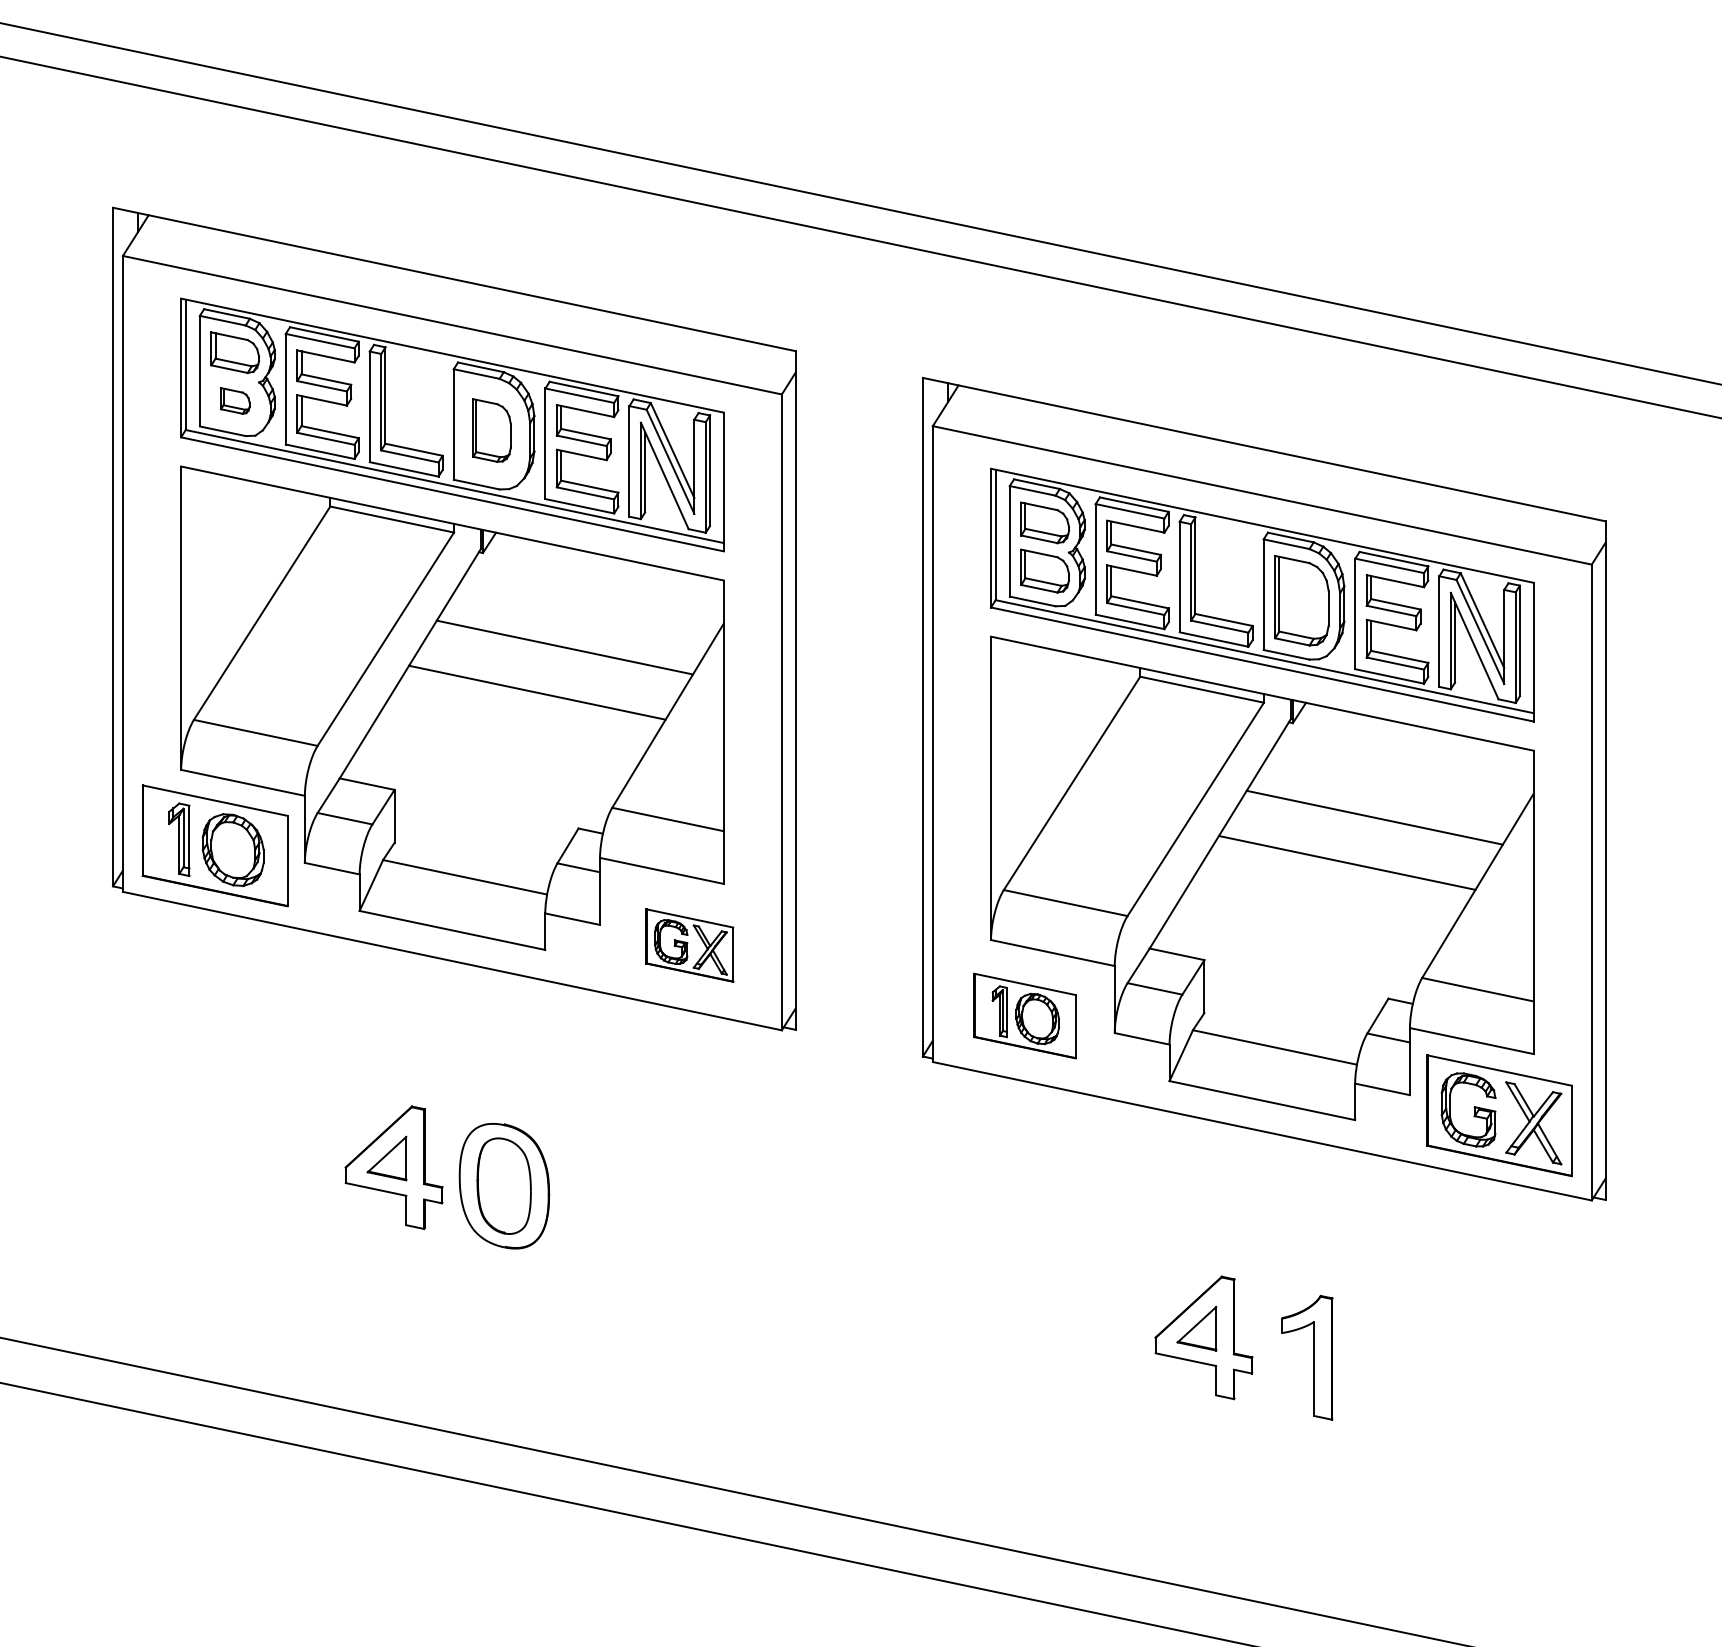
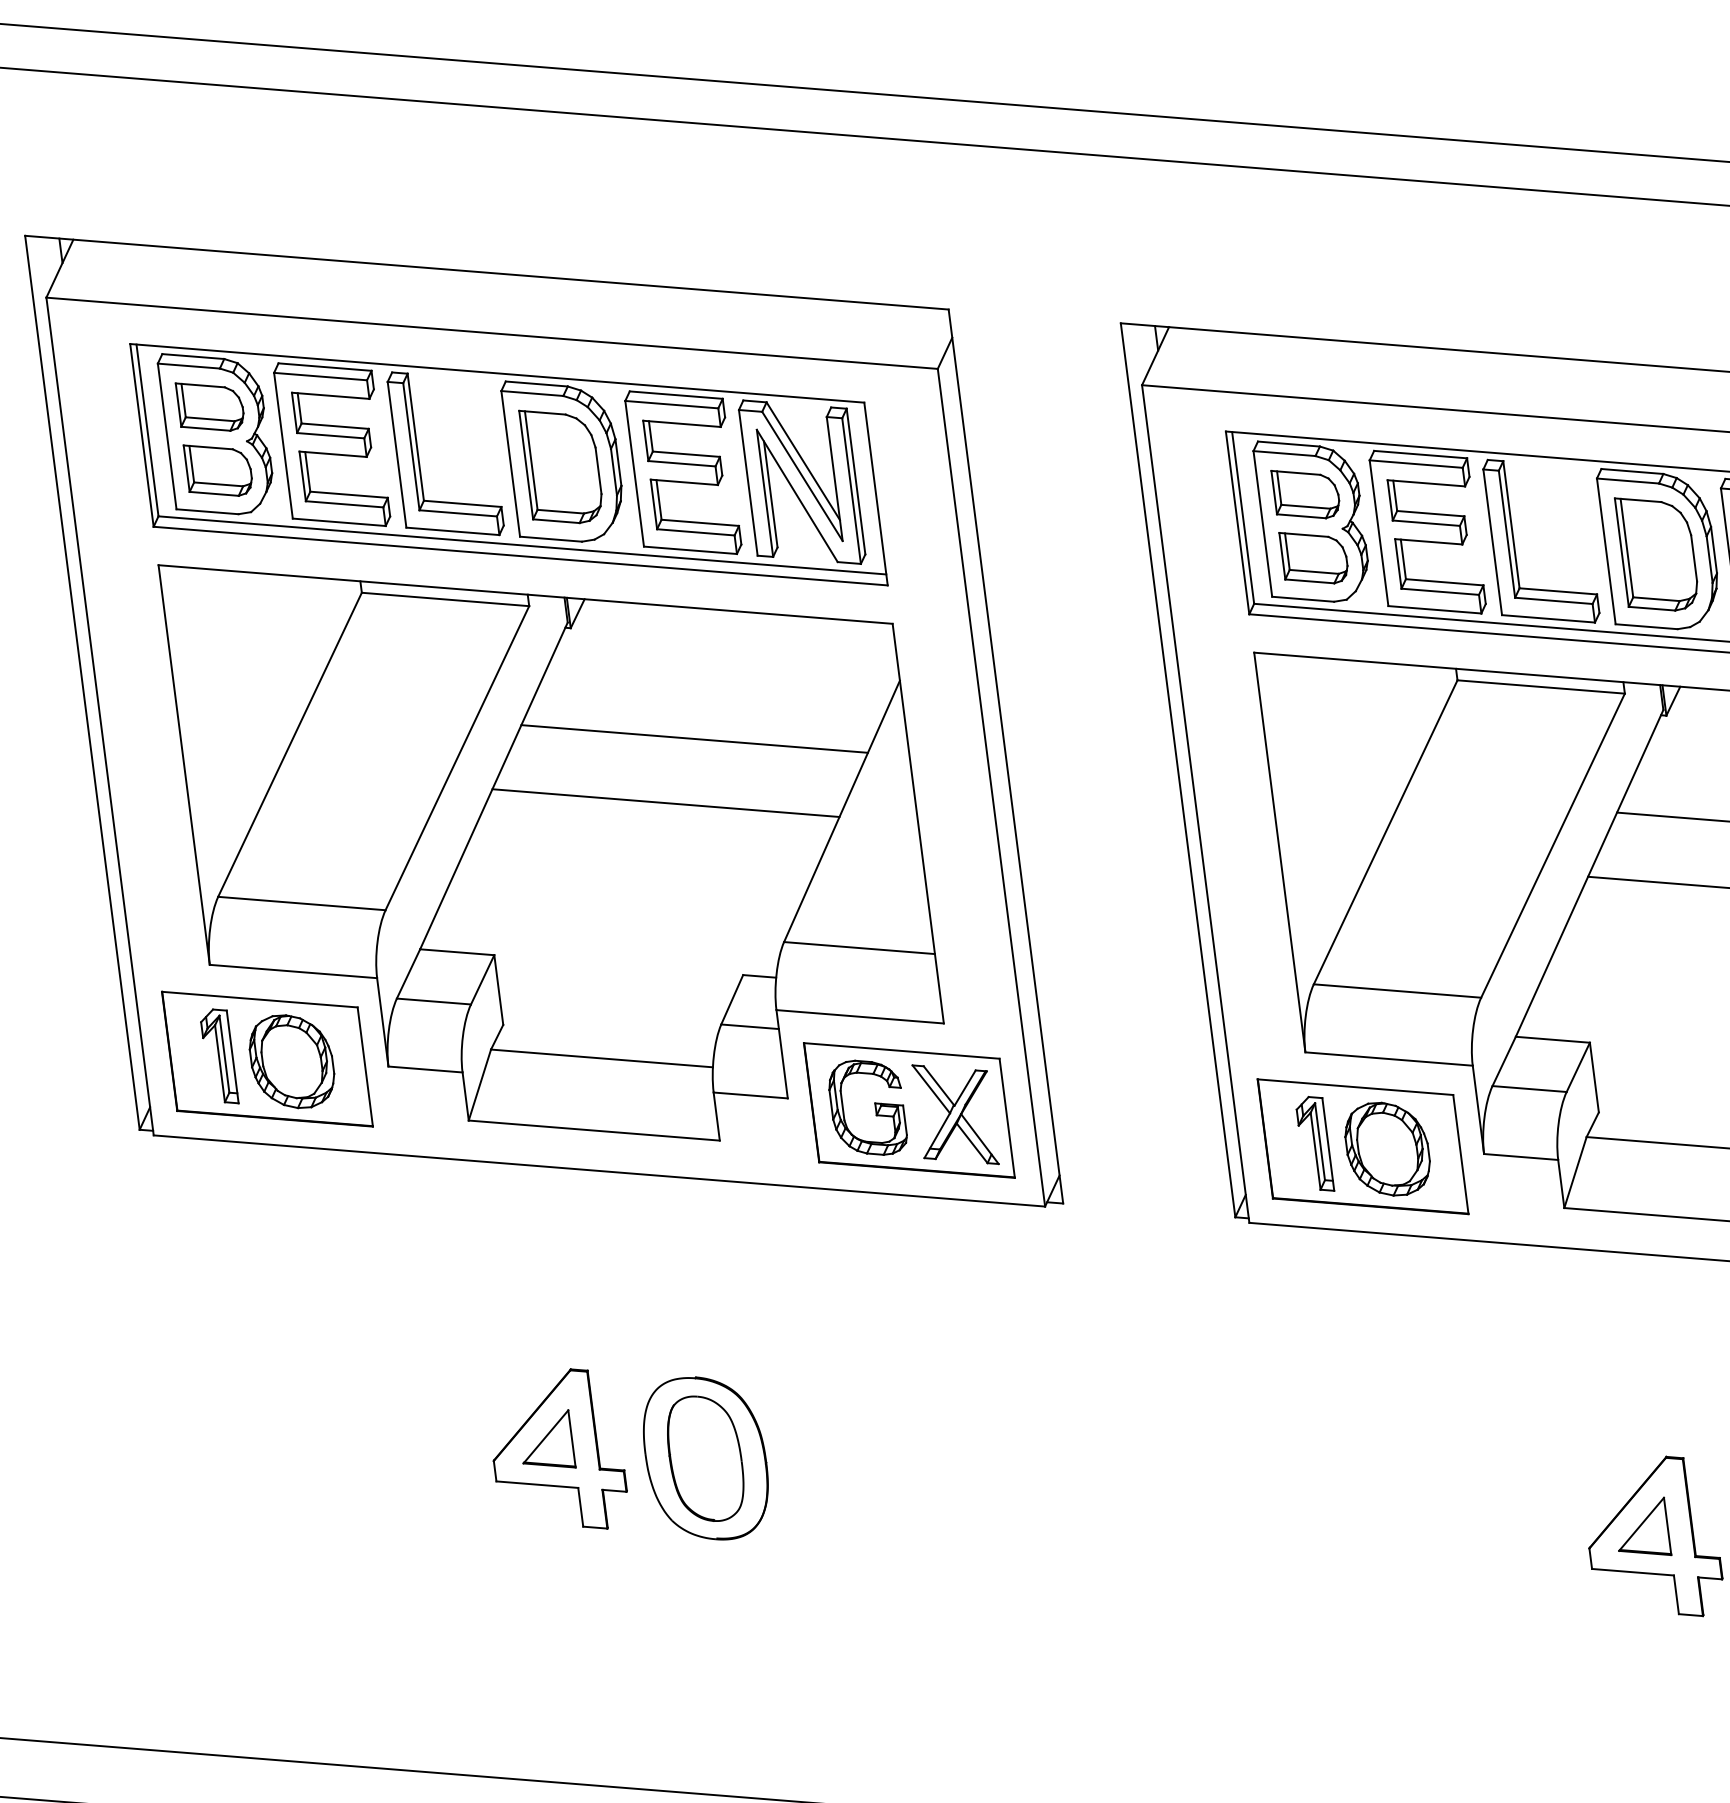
part: (235, 400) -> (219, 469), size x1.67
part: (491, 430) -> (561, 465), size x1.43
part: (689, 945) -> (909, 1110), size x1.67
part: (1024, 1015) -> (1362, 1146), size x1.43

